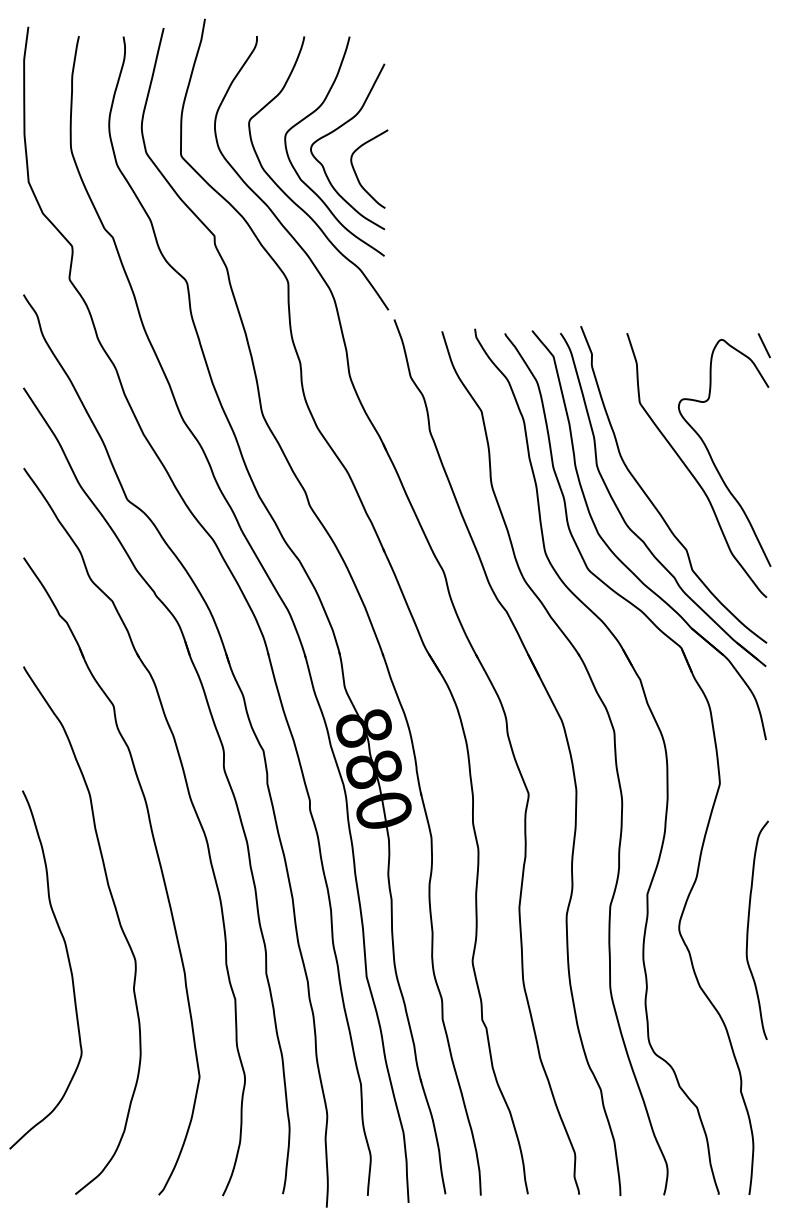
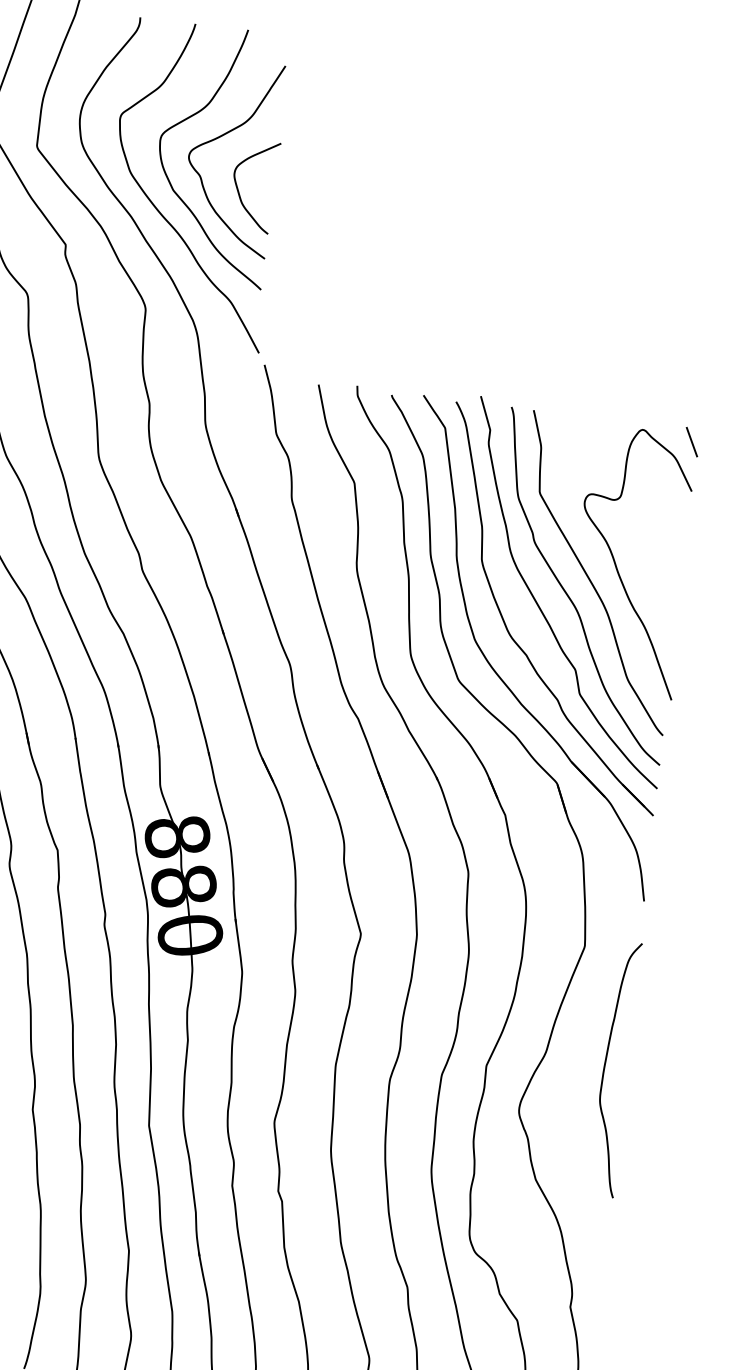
curve: (675, 488) -> (570, 597), added
curve: (748, 929) -> (605, 1067), moved

